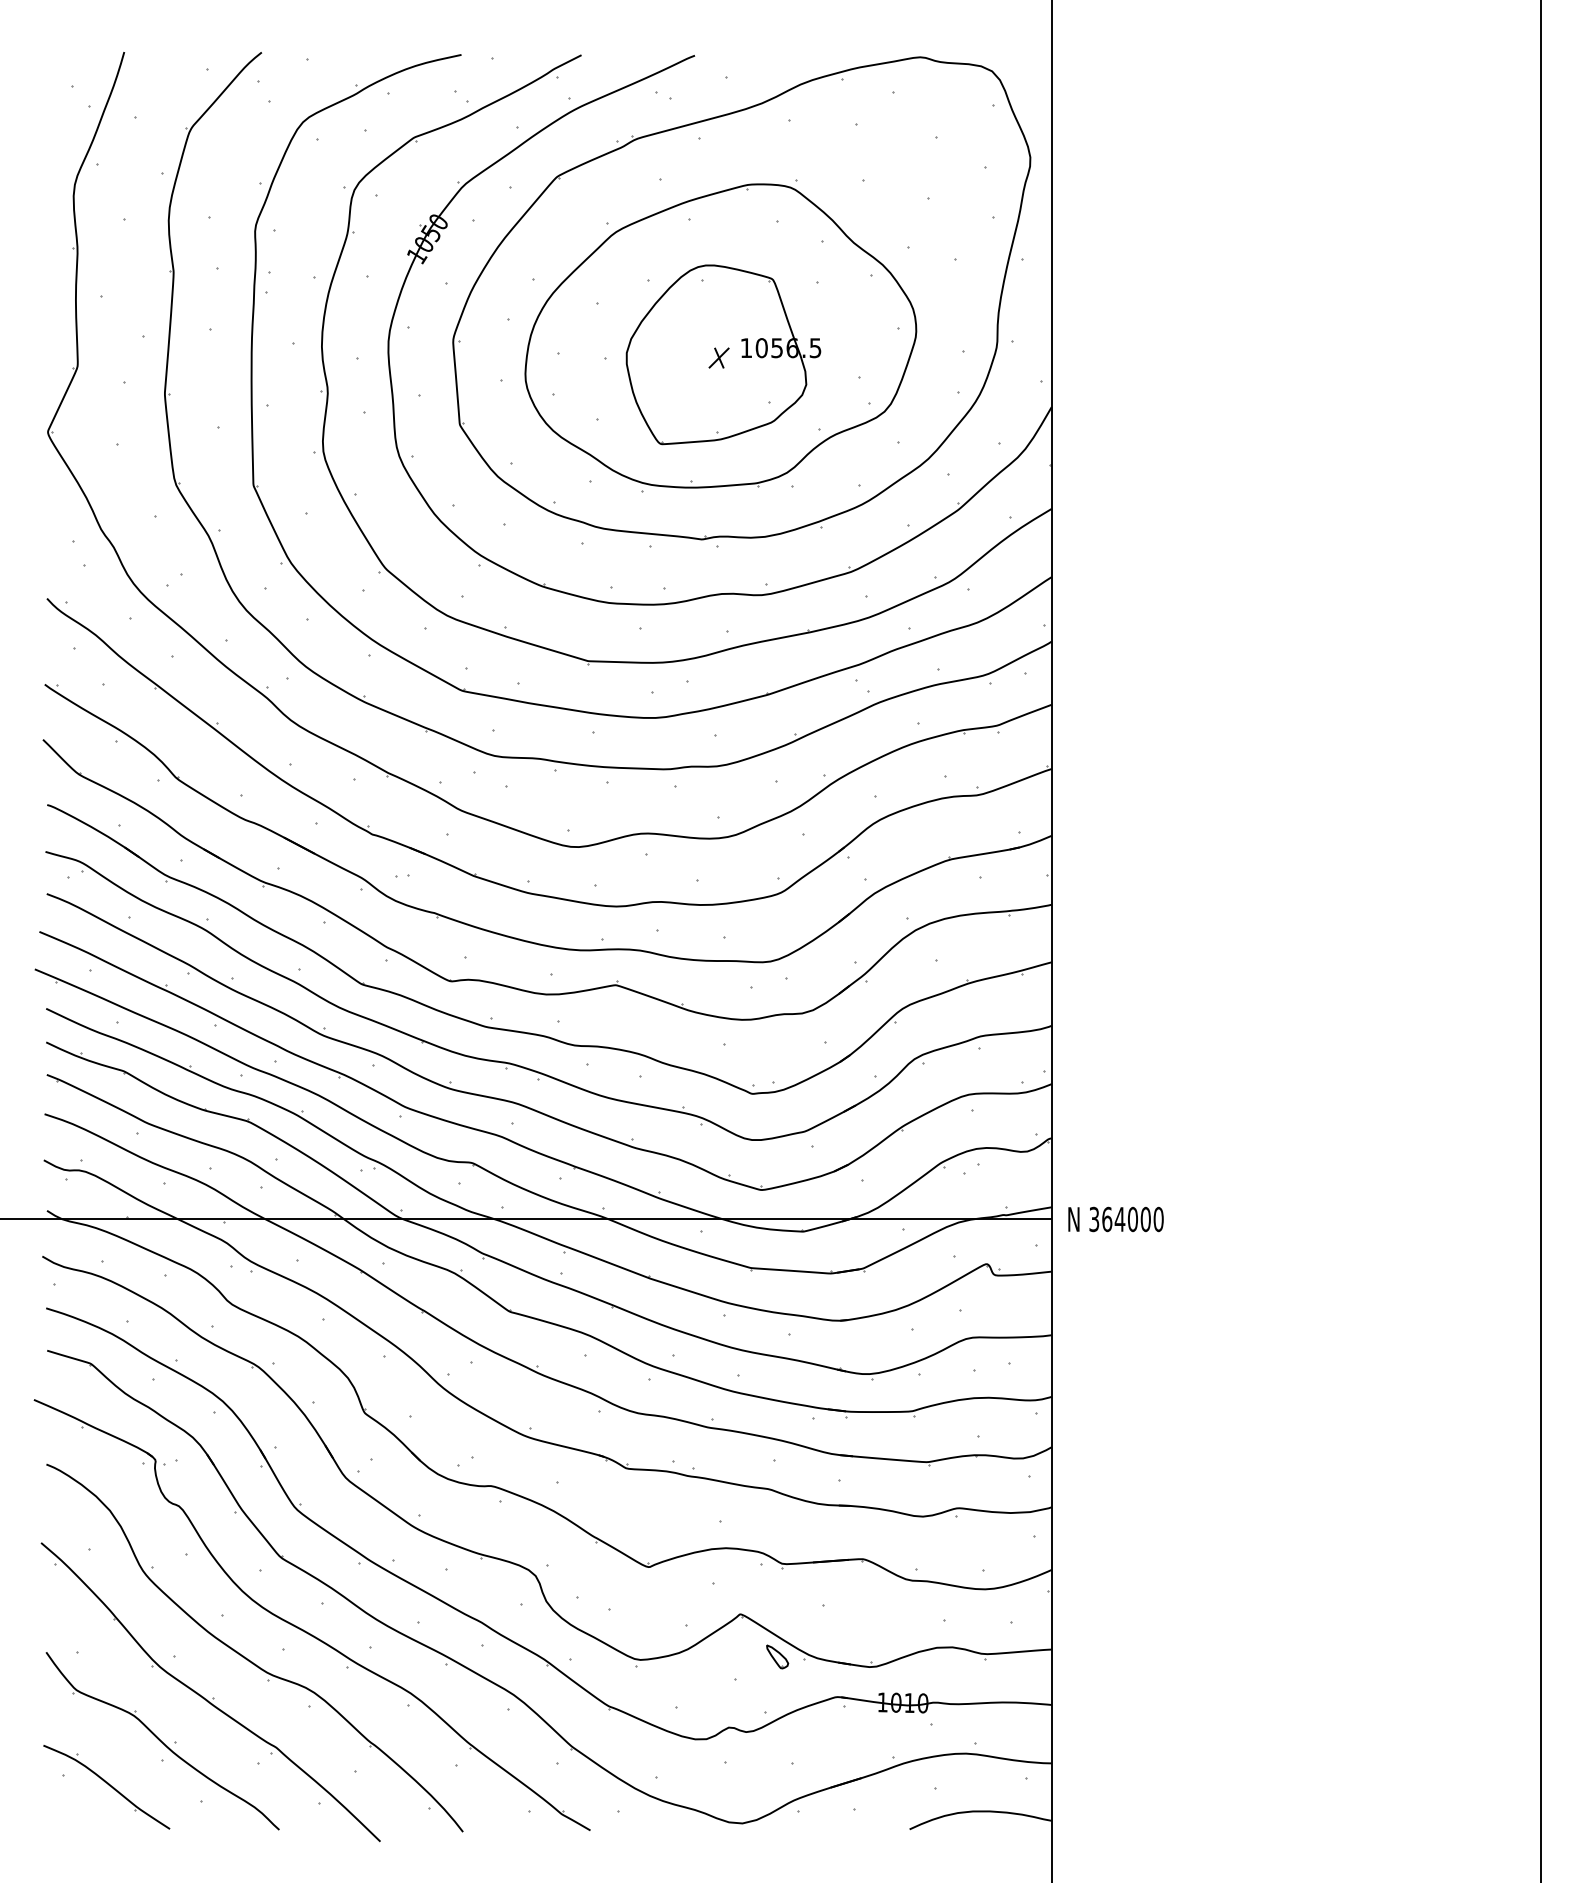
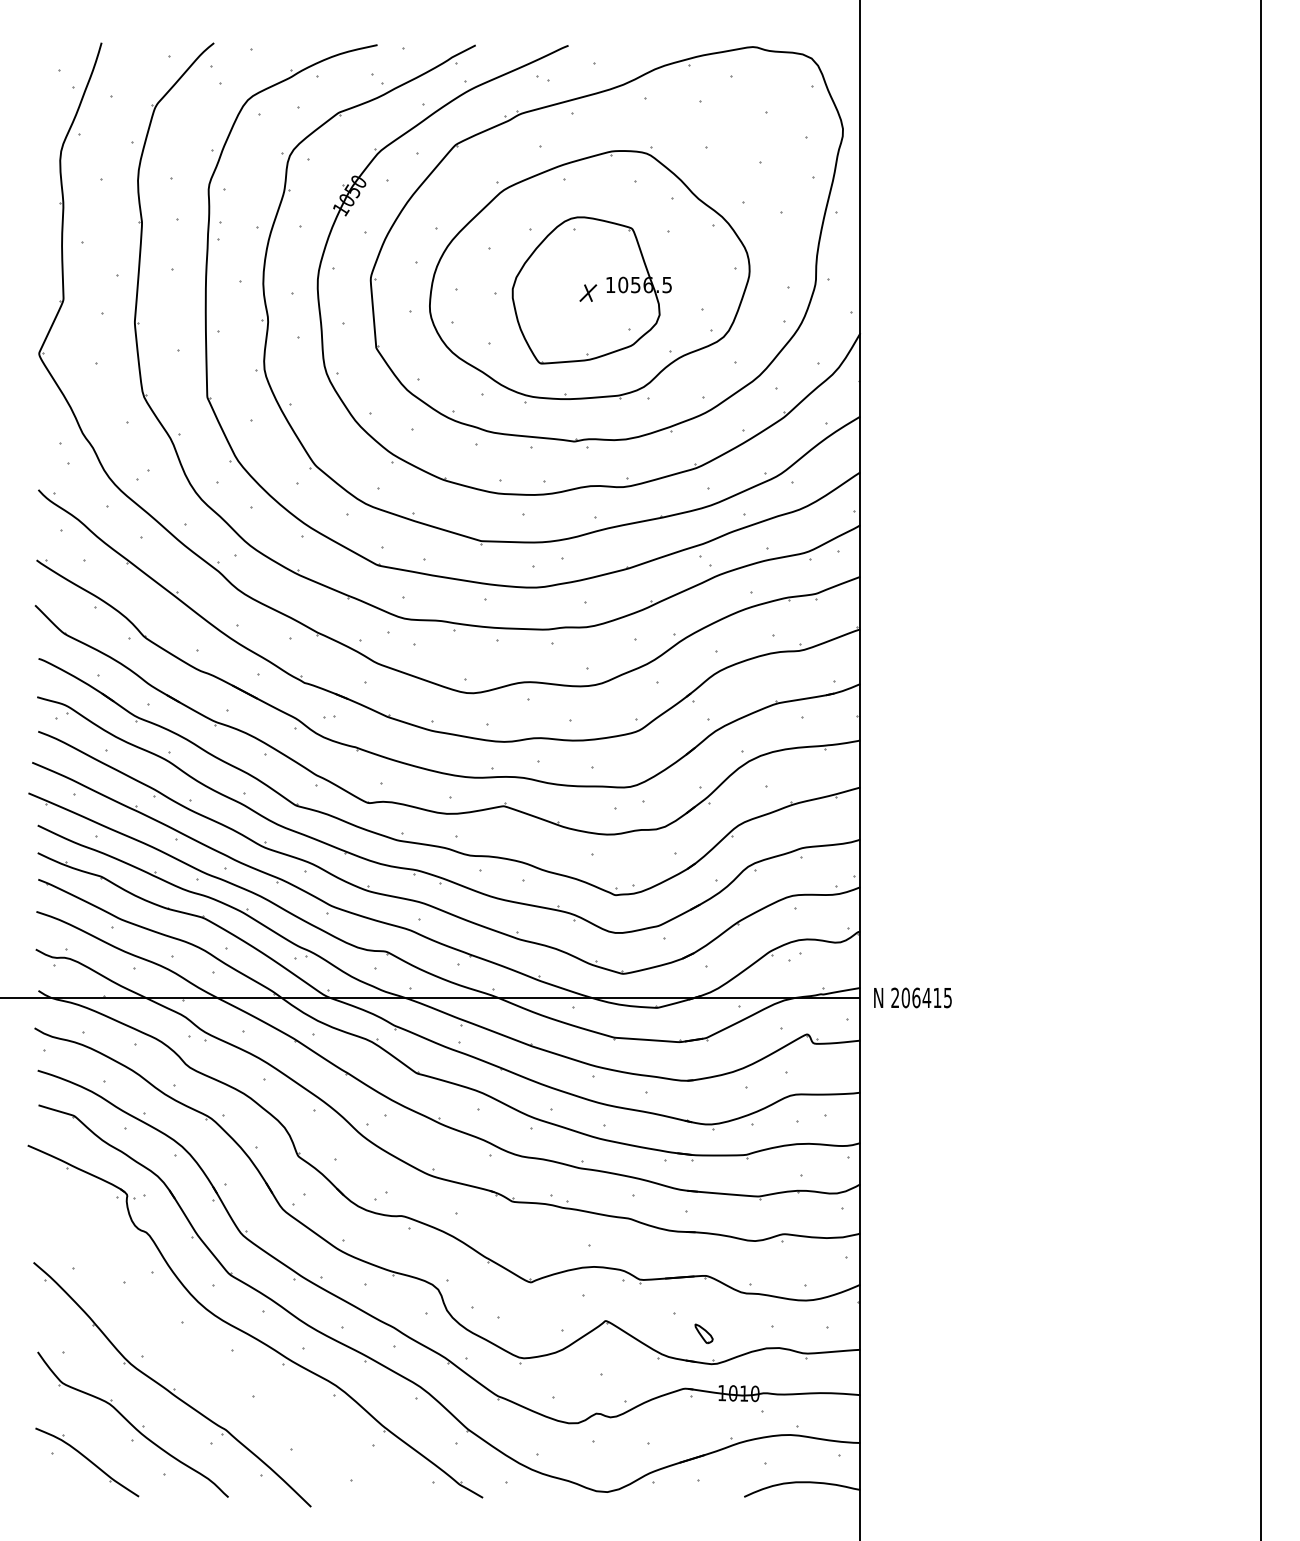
text: (1126, 1219) -> (921, 997), 364000 -> 206415
part: (777, 1656) -> (704, 1333), moved
part: (246, 1657) -> (201, 1356), removed

